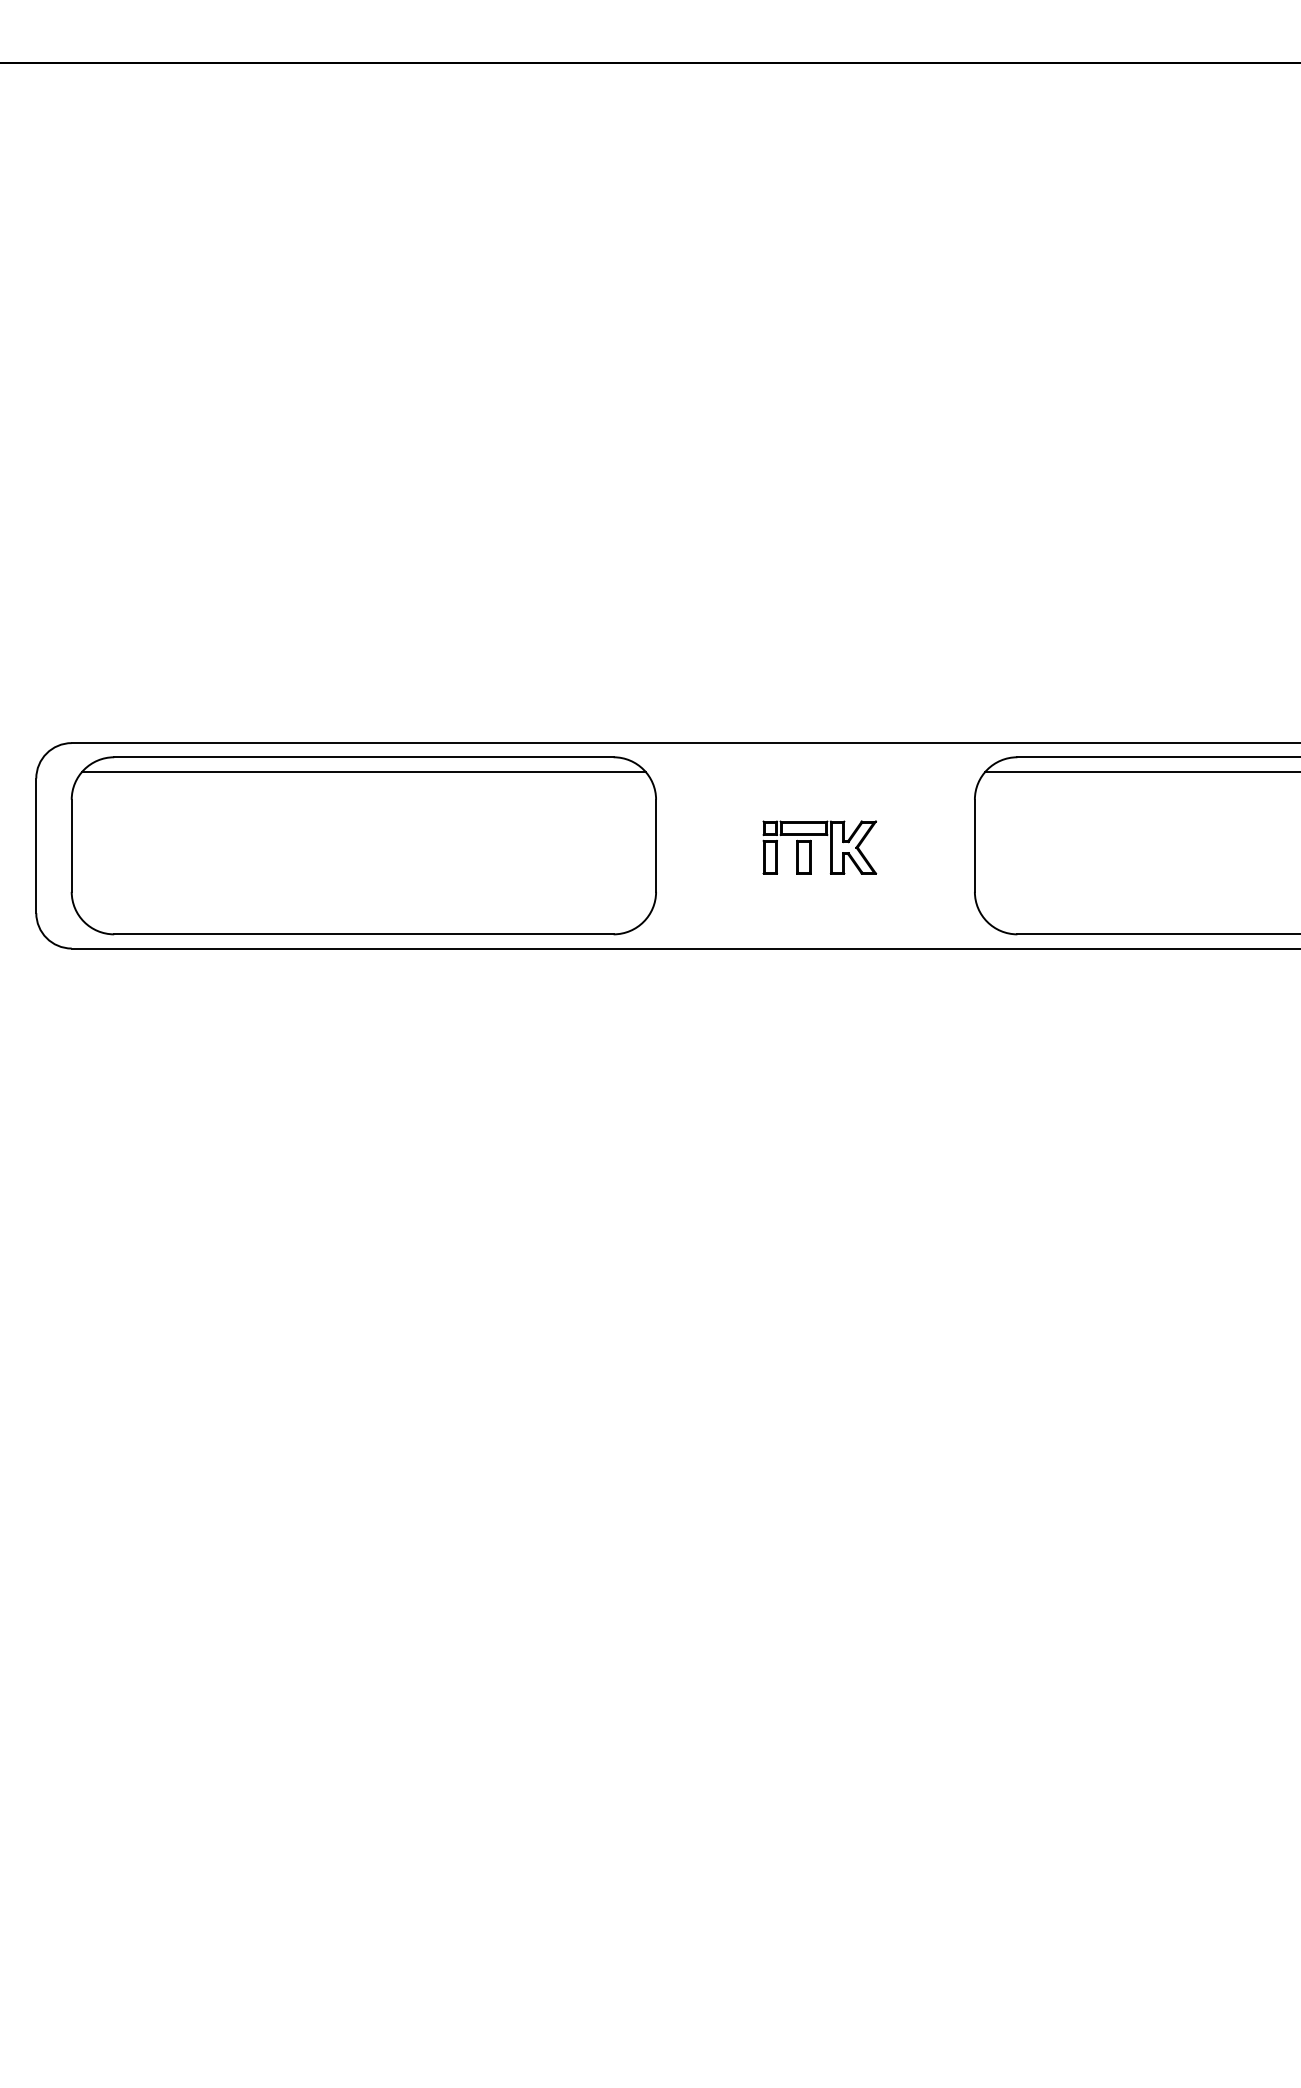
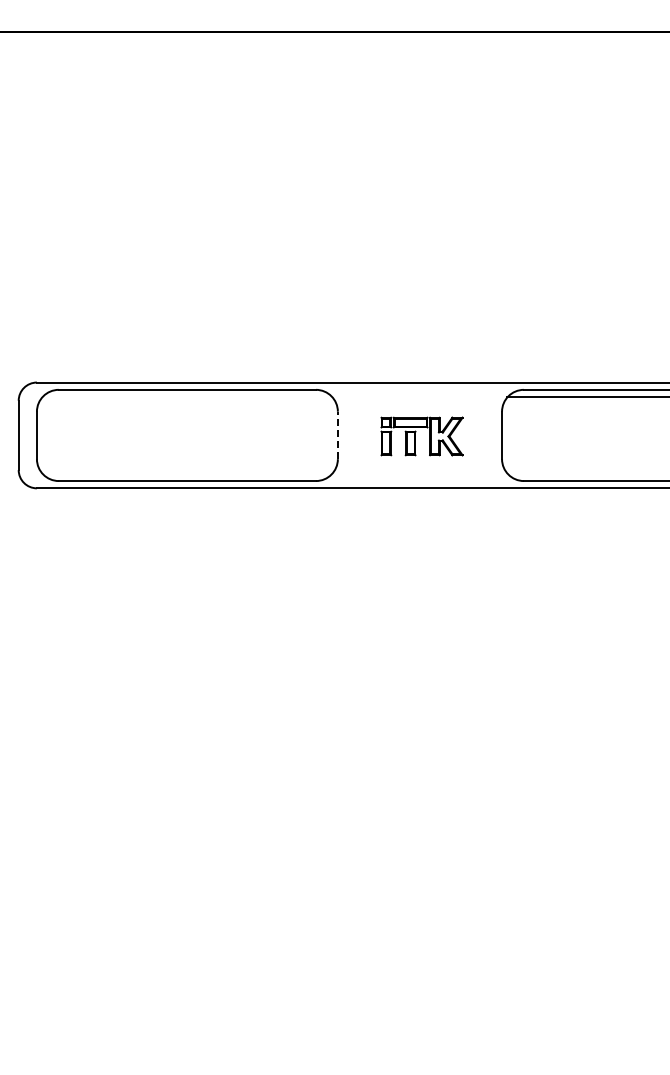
line: (364, 772) -> (187, 397), removed
line: (655, 845) -> (337, 435), solid -> dashed
part: (820, 845) -> (422, 435), size x1.4

